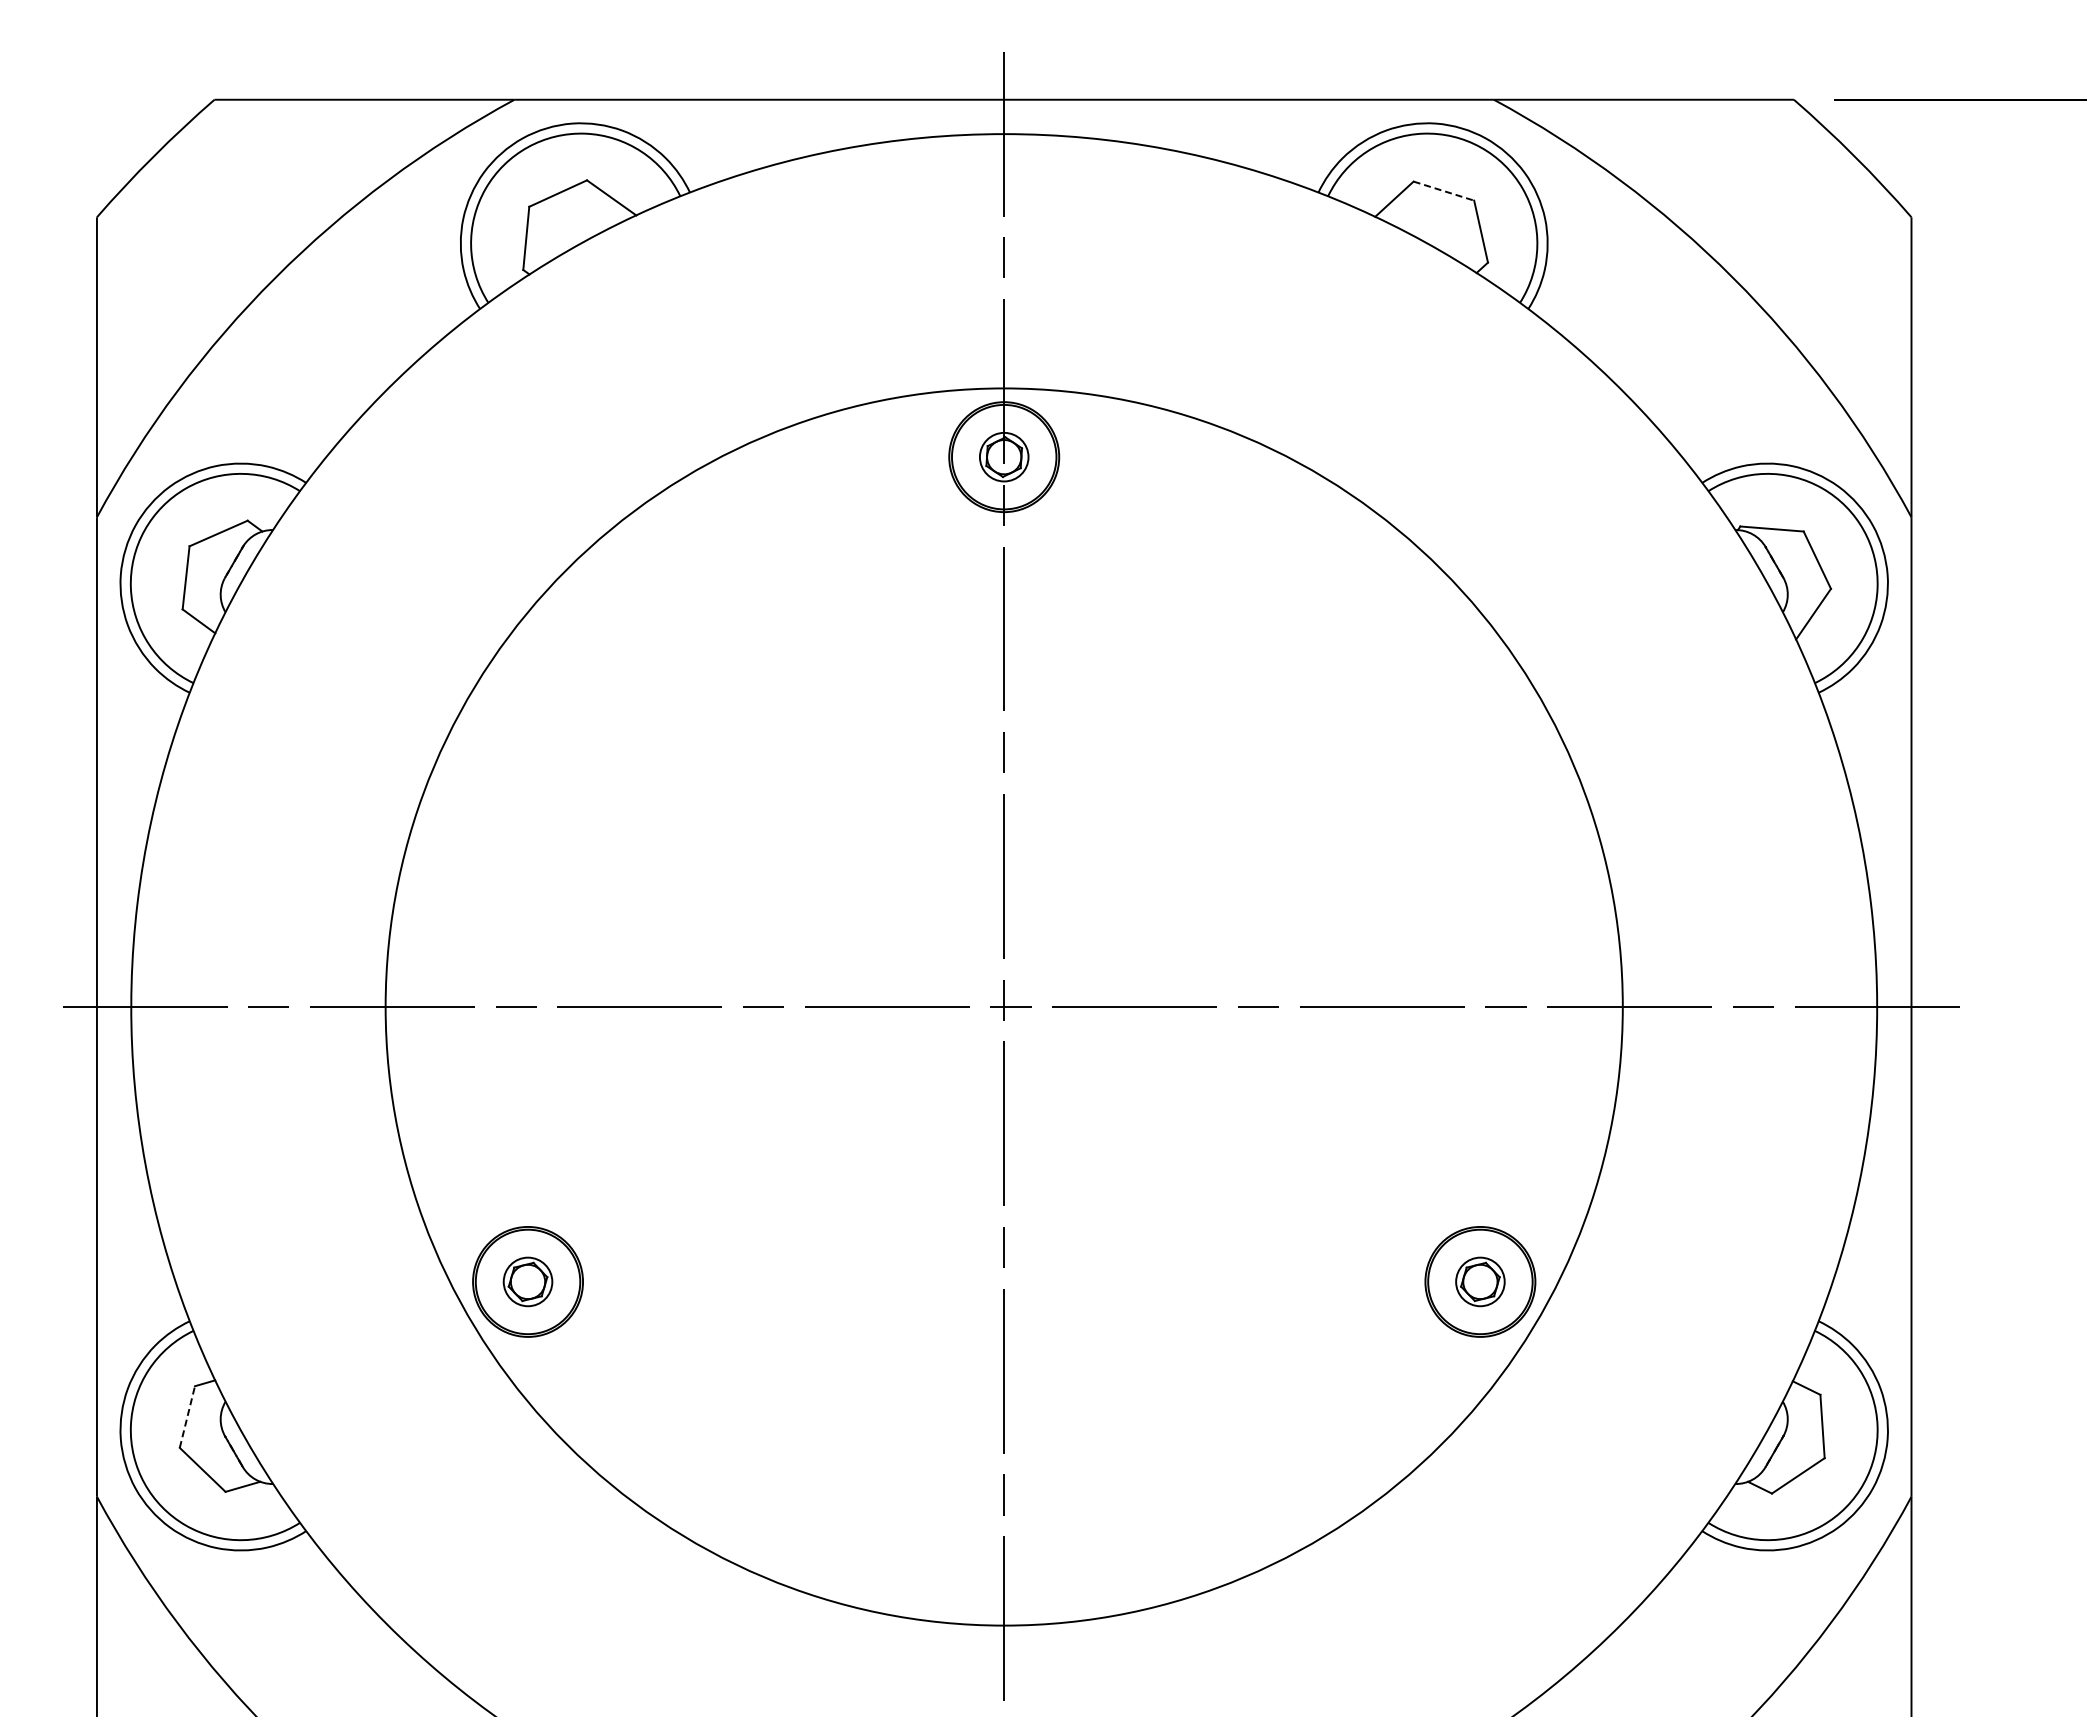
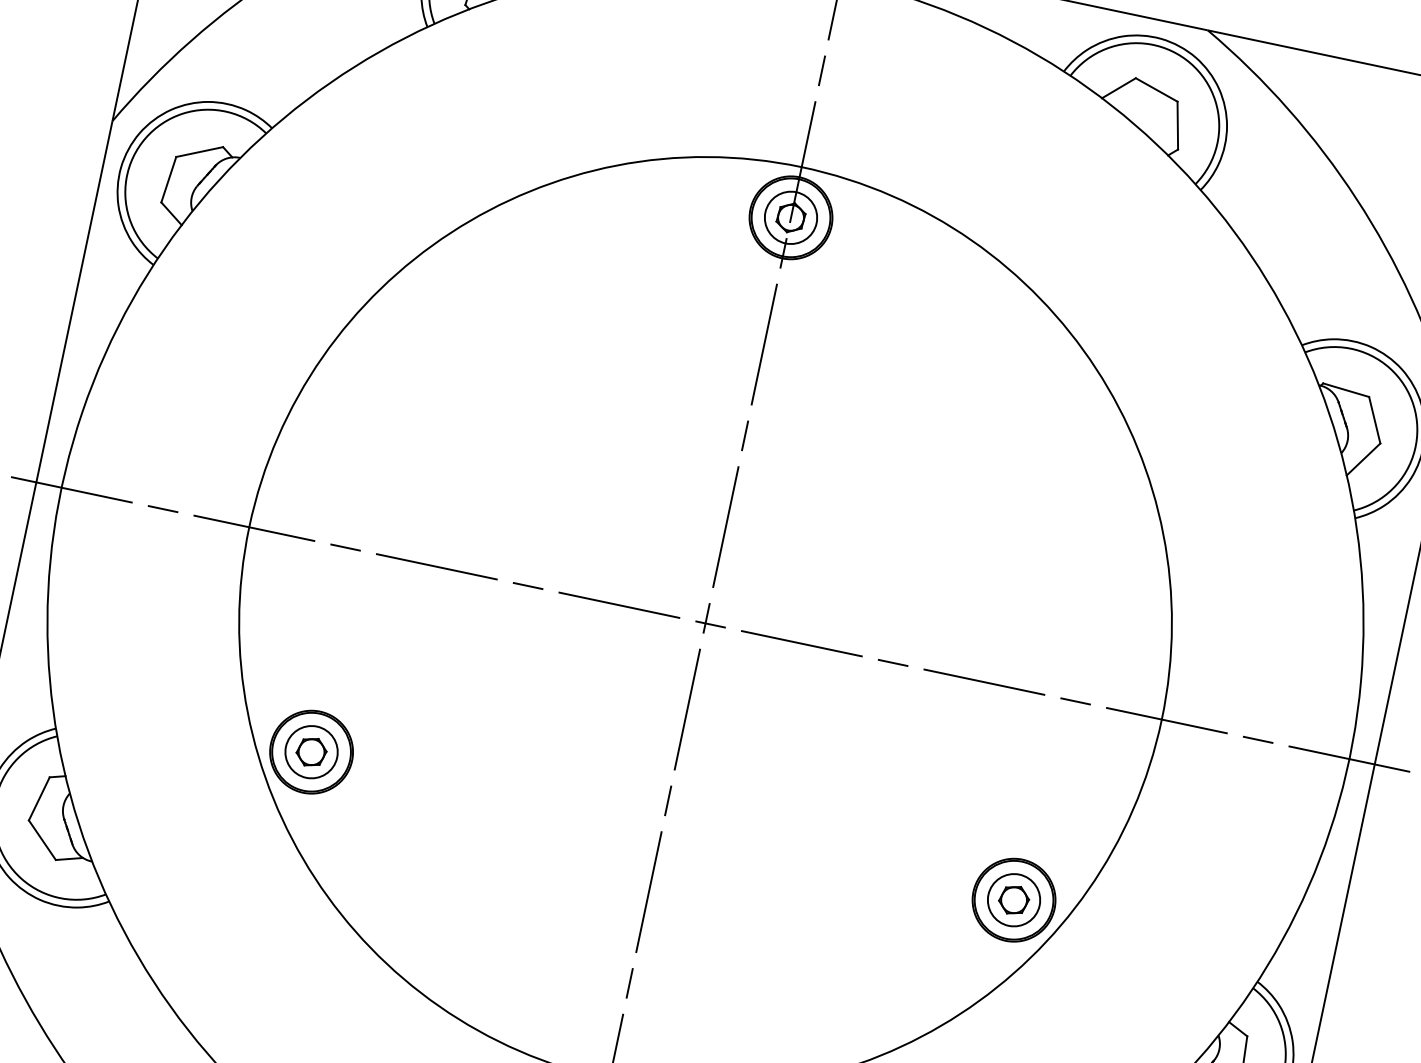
line: (1443, 191) -> (1156, 90), dashed -> solid
circle: (1003, 456) -> (790, 217), size x1.43
circle: (527, 1281) -> (311, 751), size x1.43
circle: (1480, 1281) -> (1014, 899), size x1.43
line: (187, 1417) -> (39, 799), dashed -> solid

